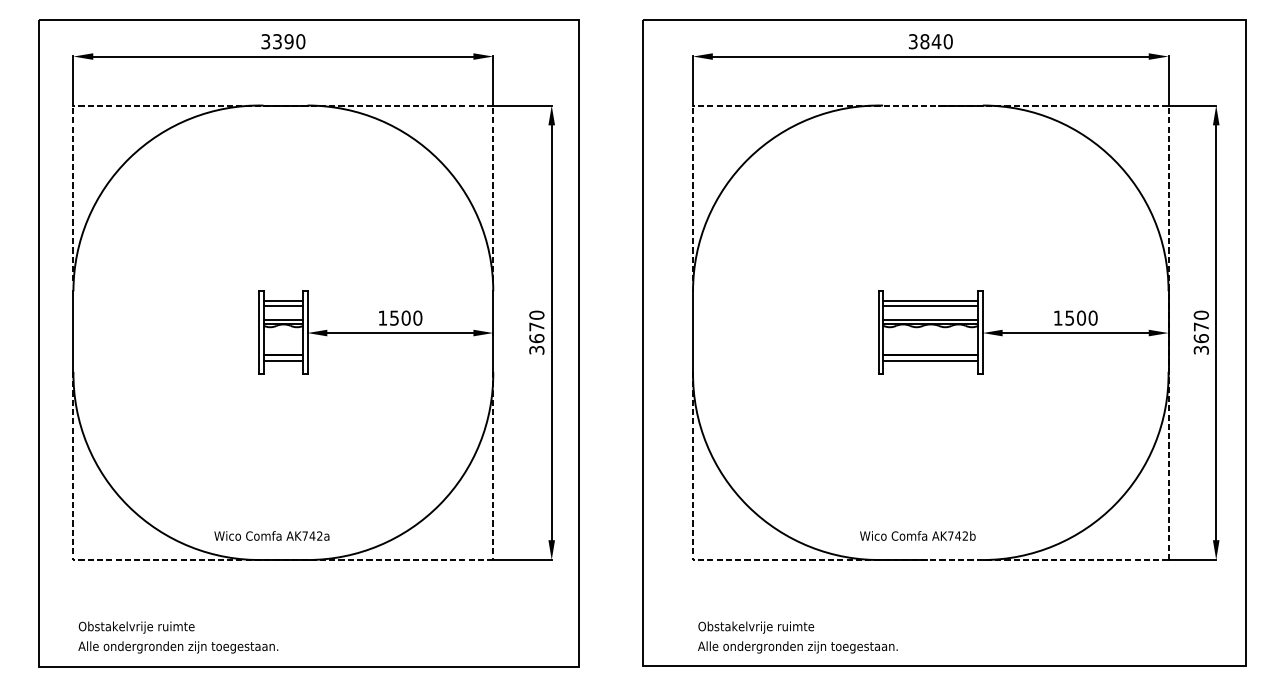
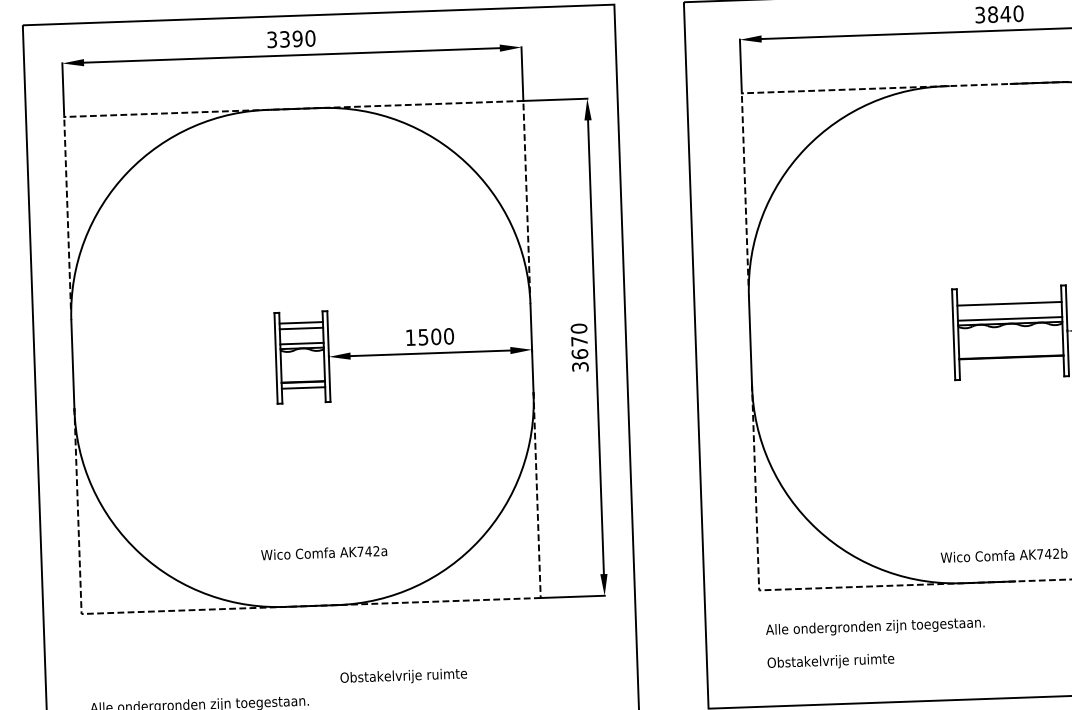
line: (930, 301) -> (1009, 298), removed
line: (930, 360) -> (1011, 363), removed
text: (271, 535) -> (323, 552), moved
text: (136, 627) -> (403, 676), moved
text: (797, 647) -> (874, 627), moved

